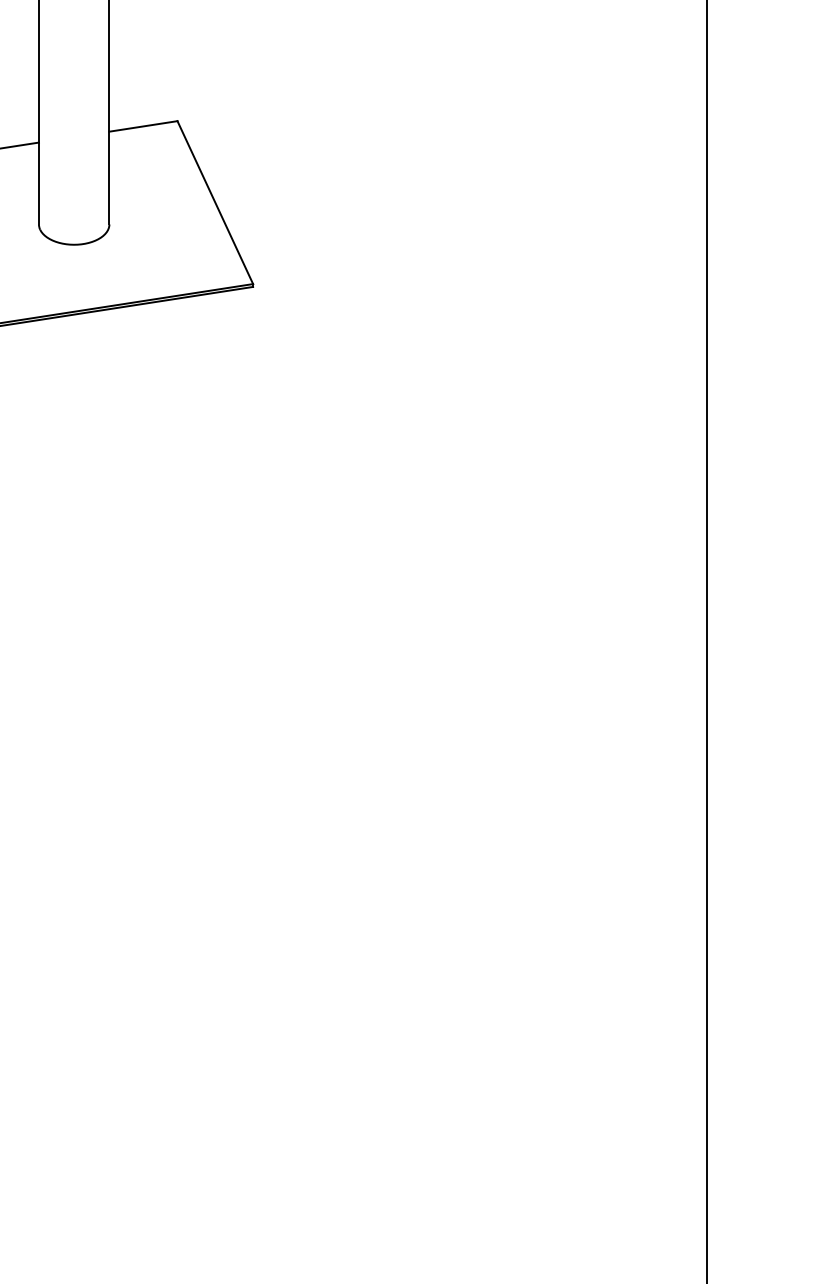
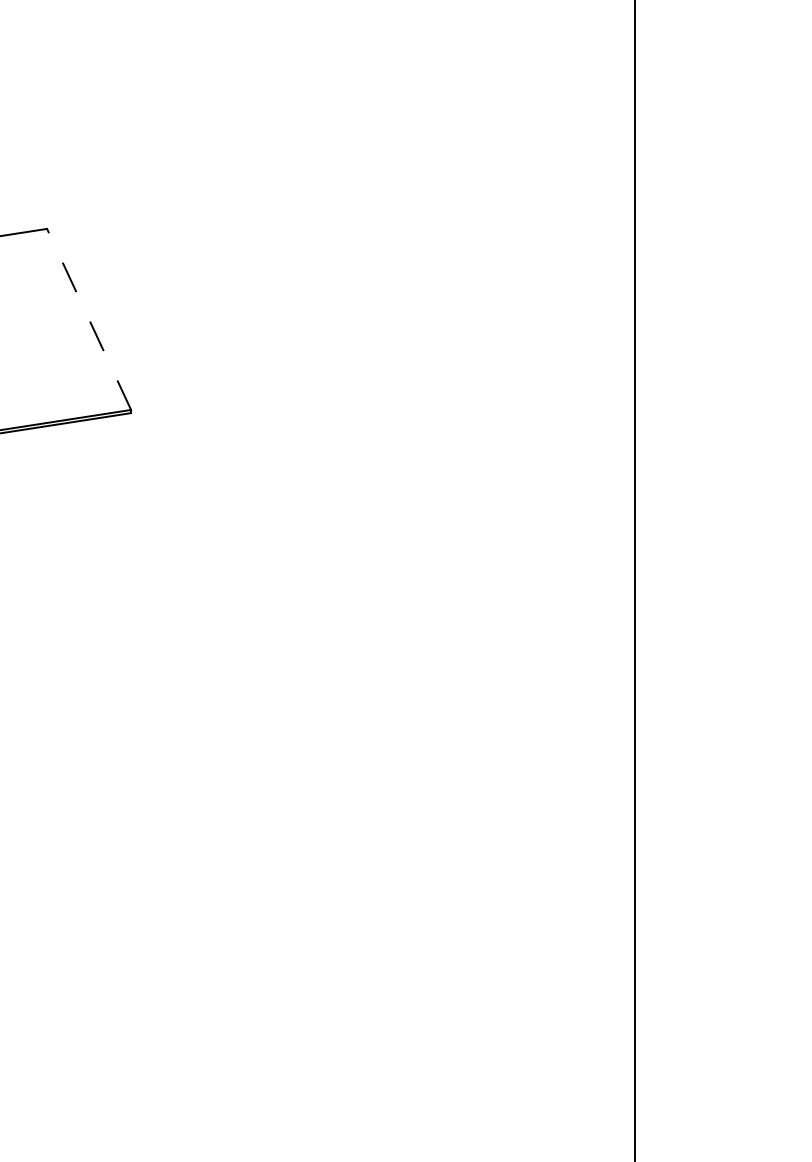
line: (215, 202) -> (89, 319), solid -> dashed

